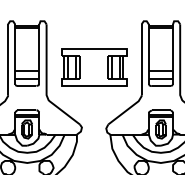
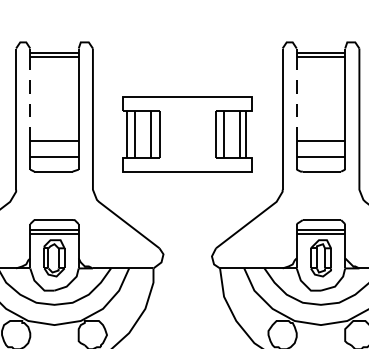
line: (15, 50) -> (30, 100), solid -> dashed
line: (148, 50) -> (296, 100), solid -> dashed

